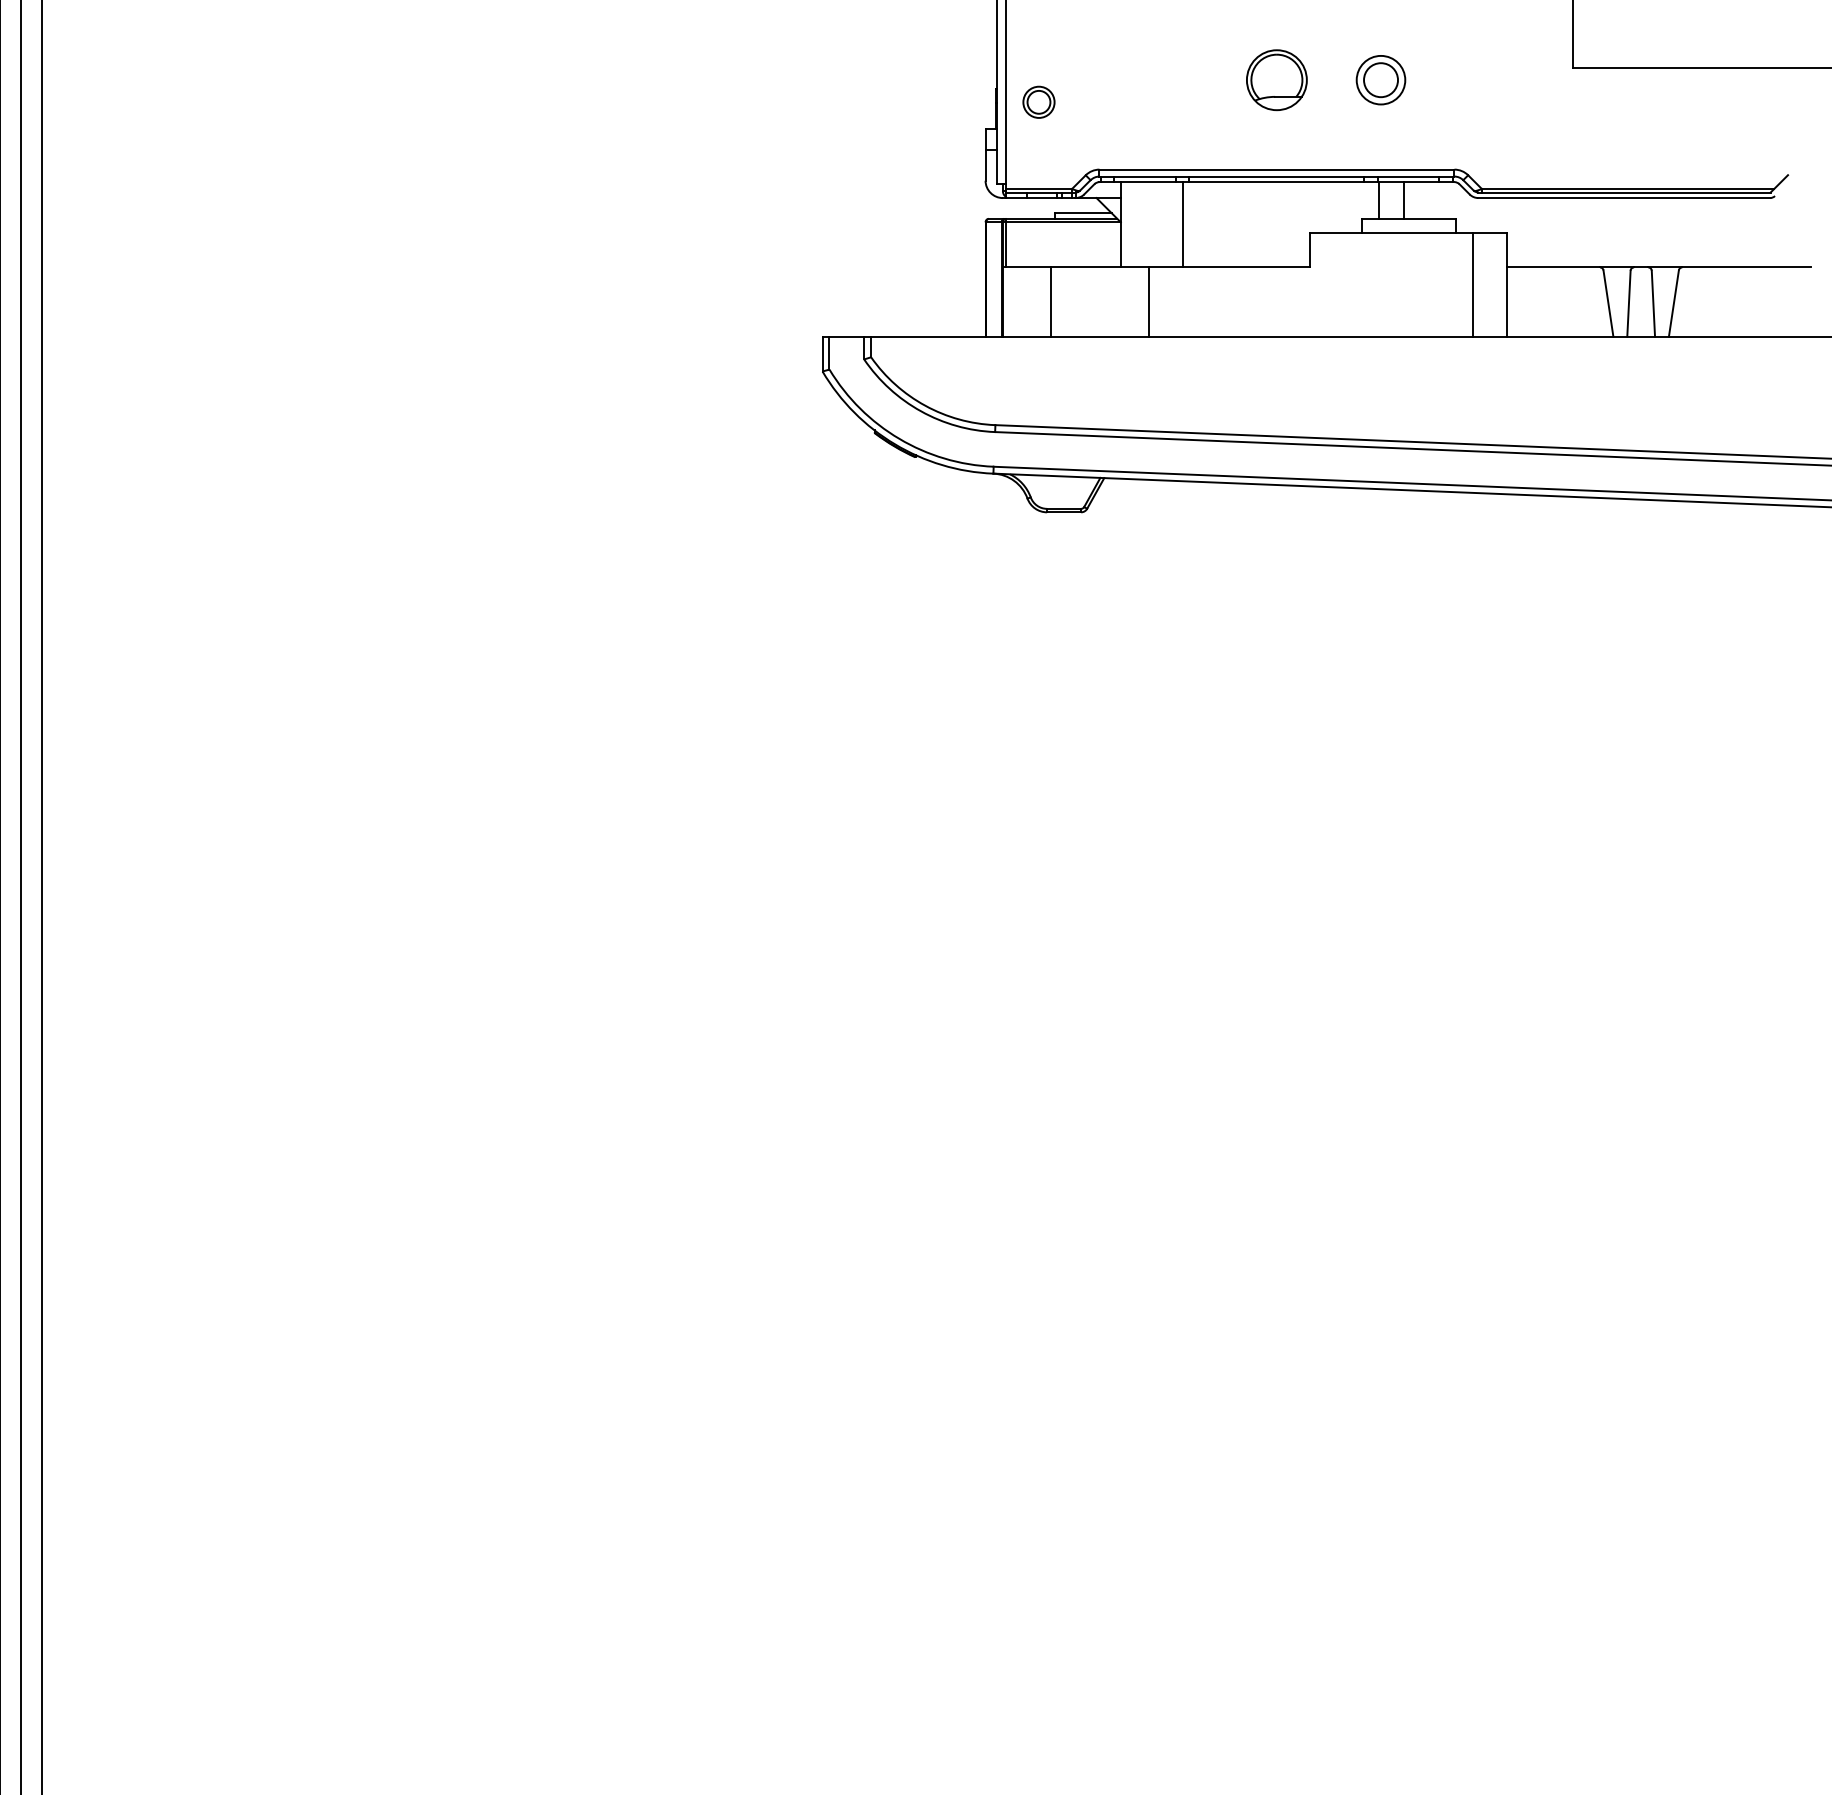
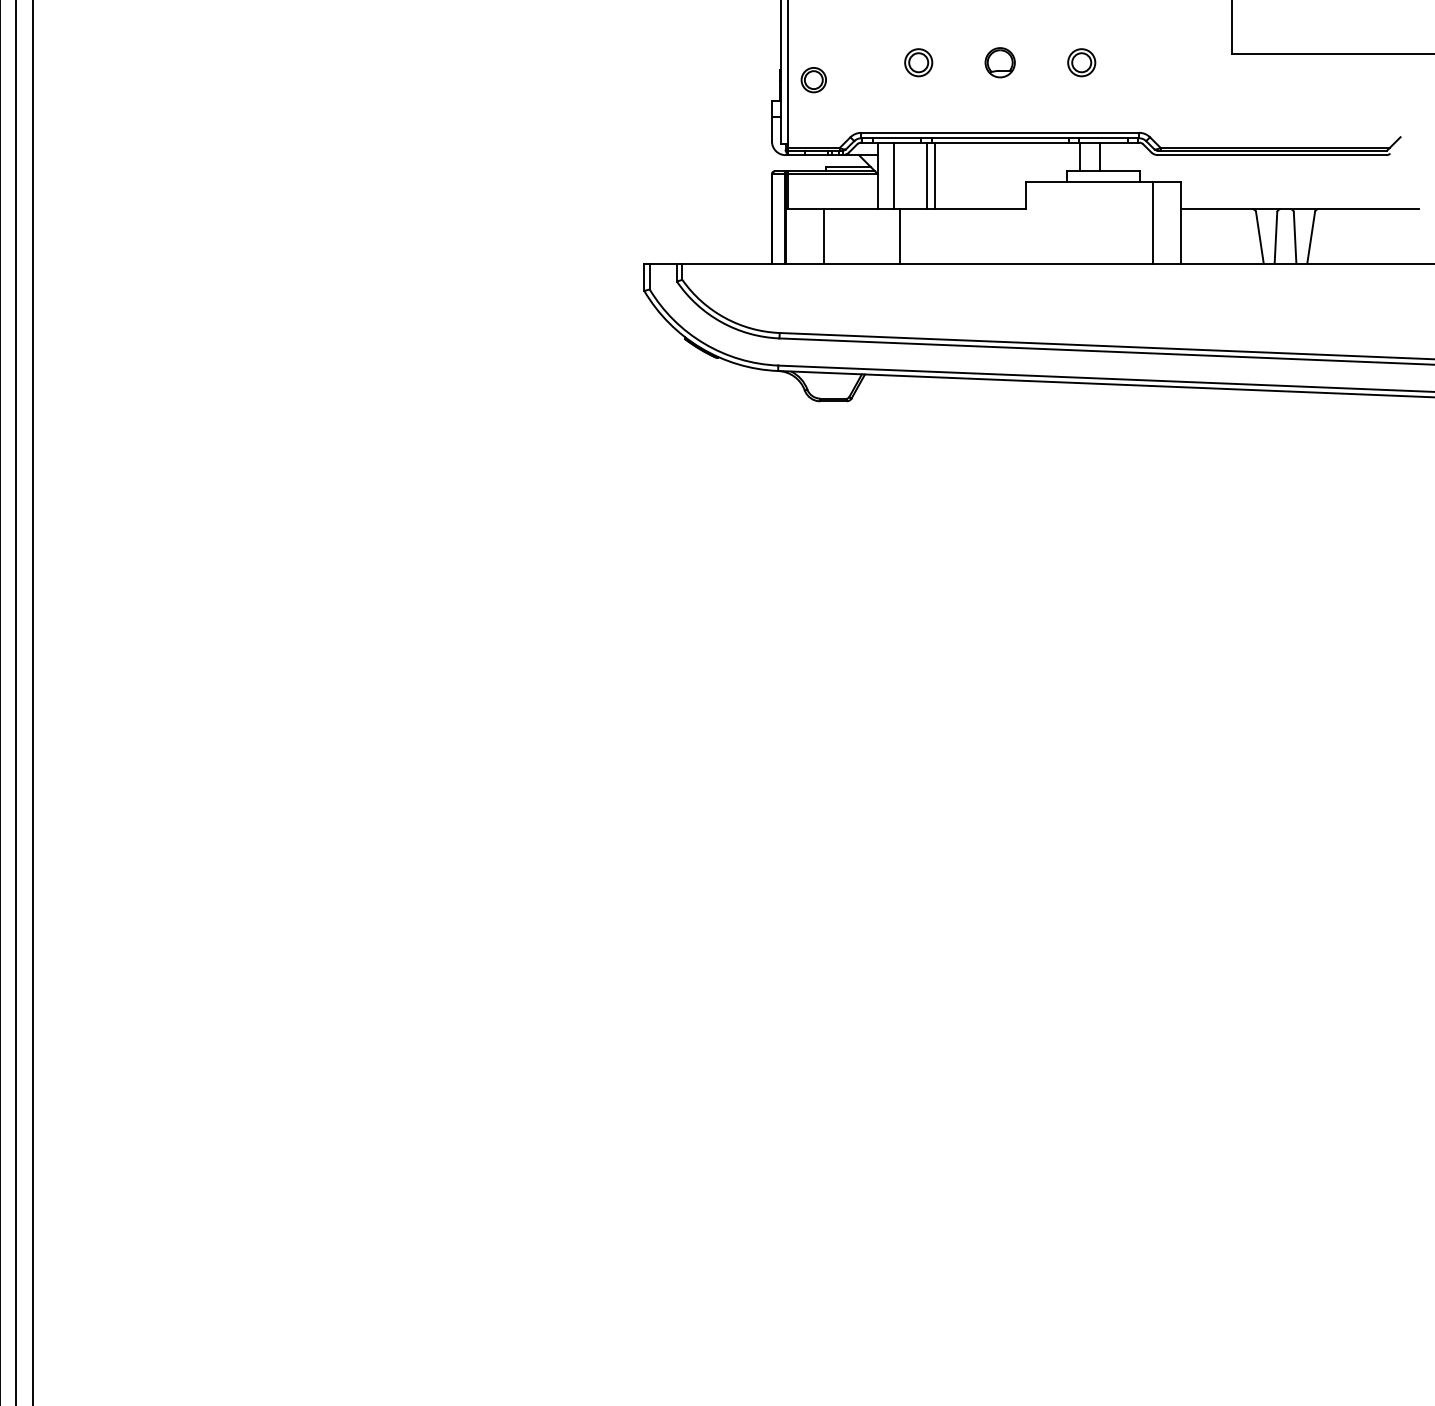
part: (1172, 79) -> (918, 62), added
part: (1276, 79) -> (999, 62), size x0.62
part: (1380, 79) -> (1081, 62), size x0.71
line: (1141, 224) -> (894, 175), added
line: (1193, 224) -> (934, 175), added

